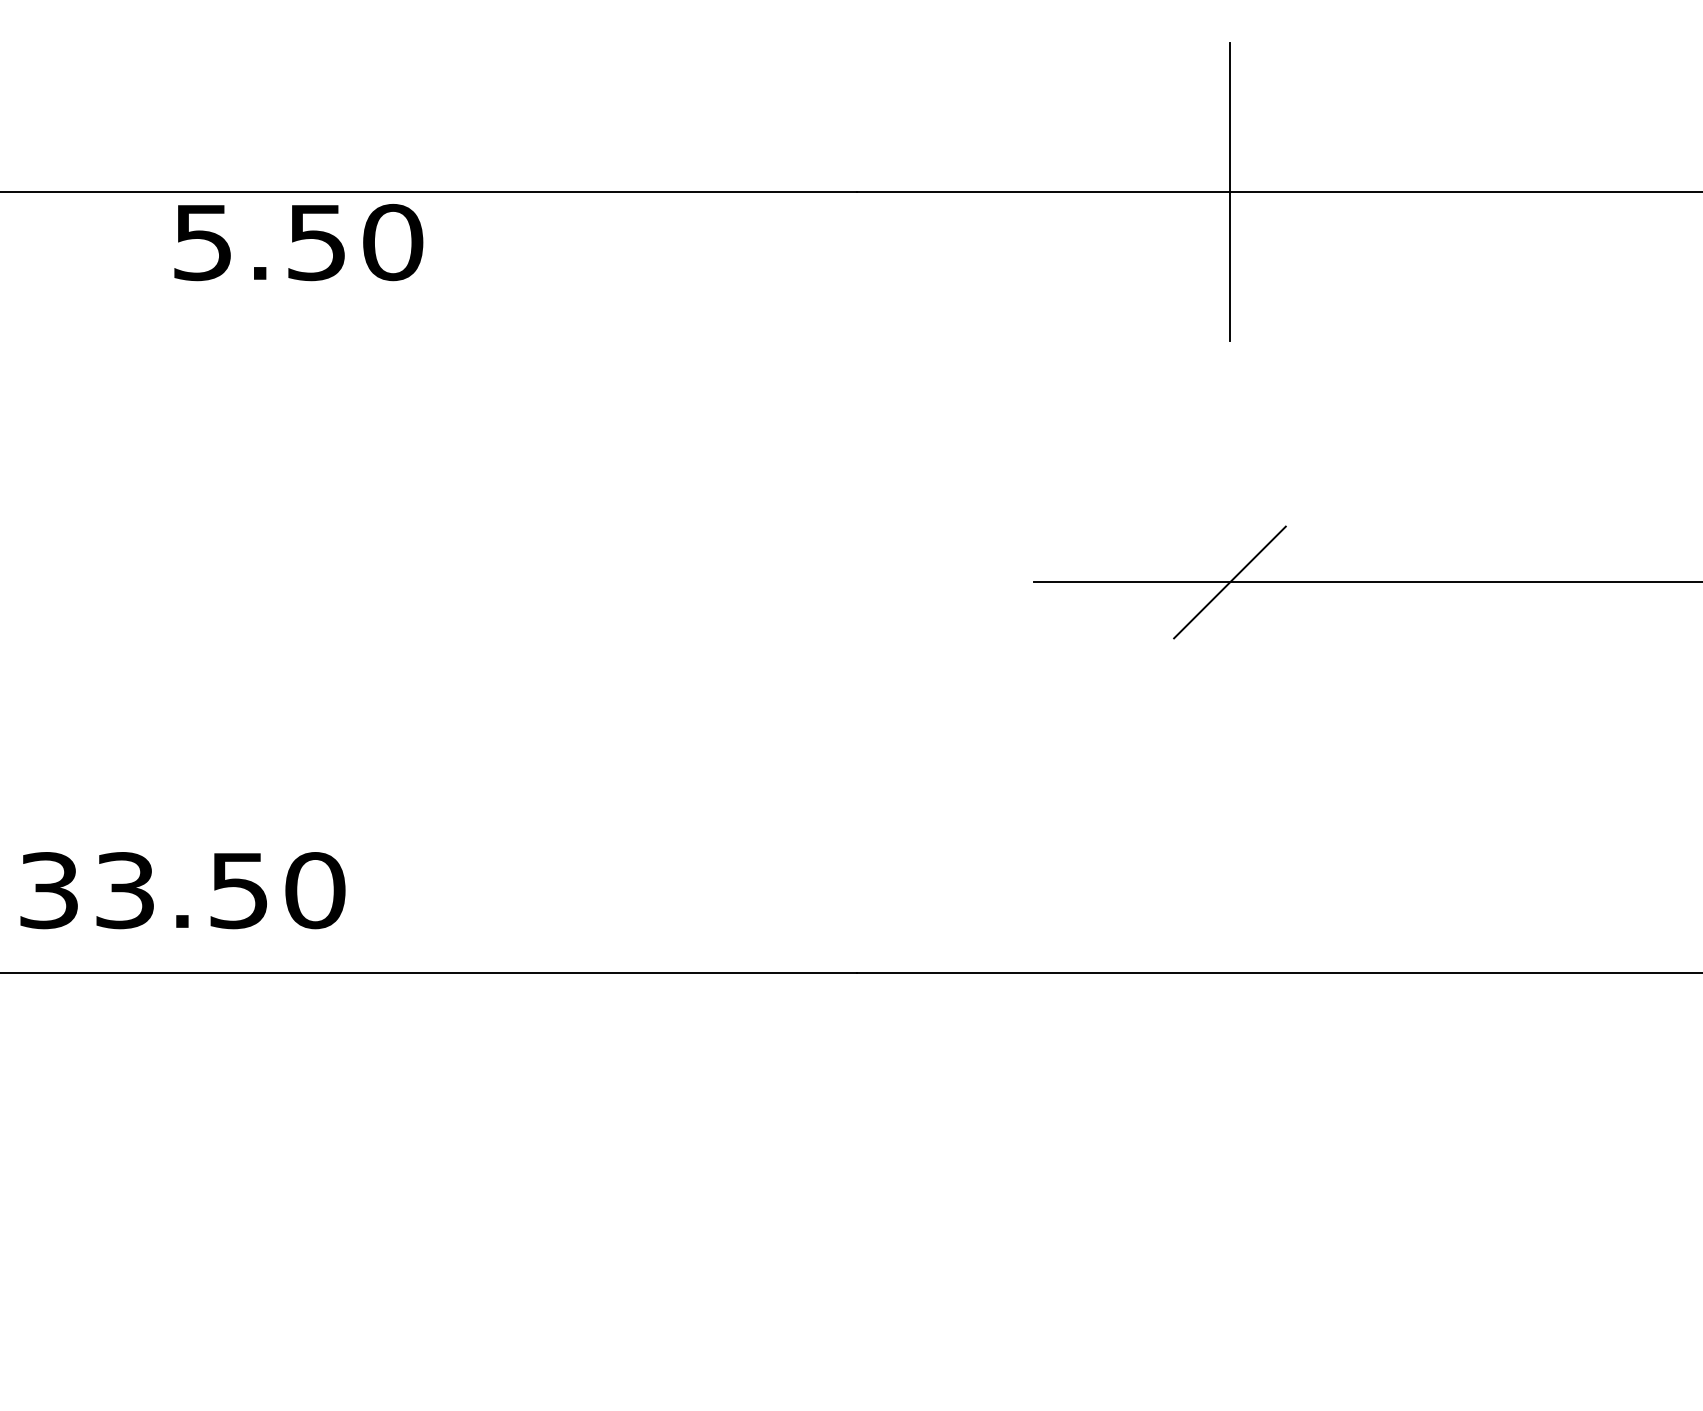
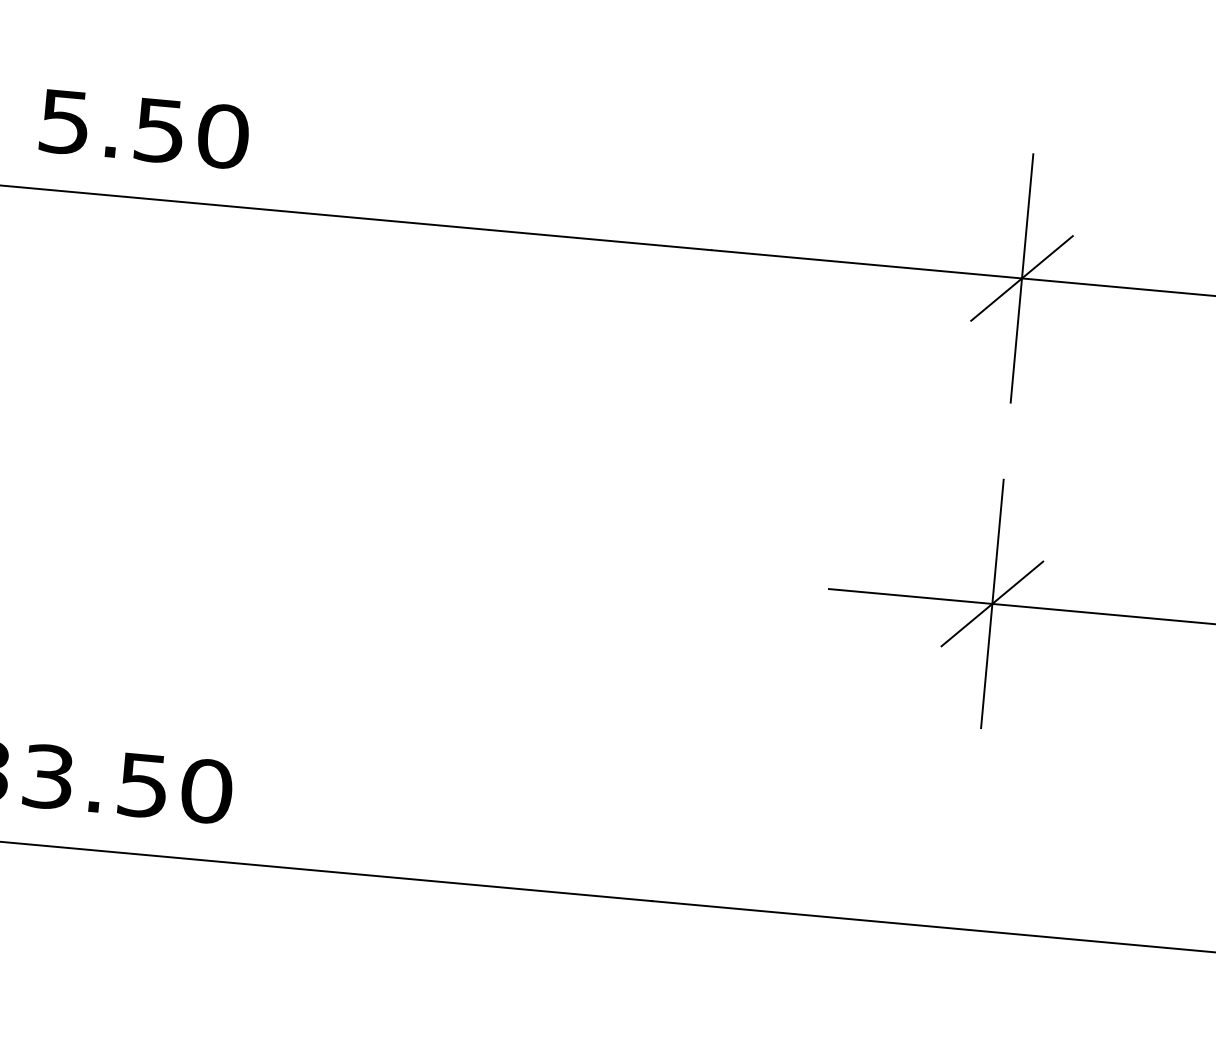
line: (1229, 191) -> (1021, 278), added
text: (298, 242) -> (144, 129), moved
line: (1229, 582) -> (992, 603), added

